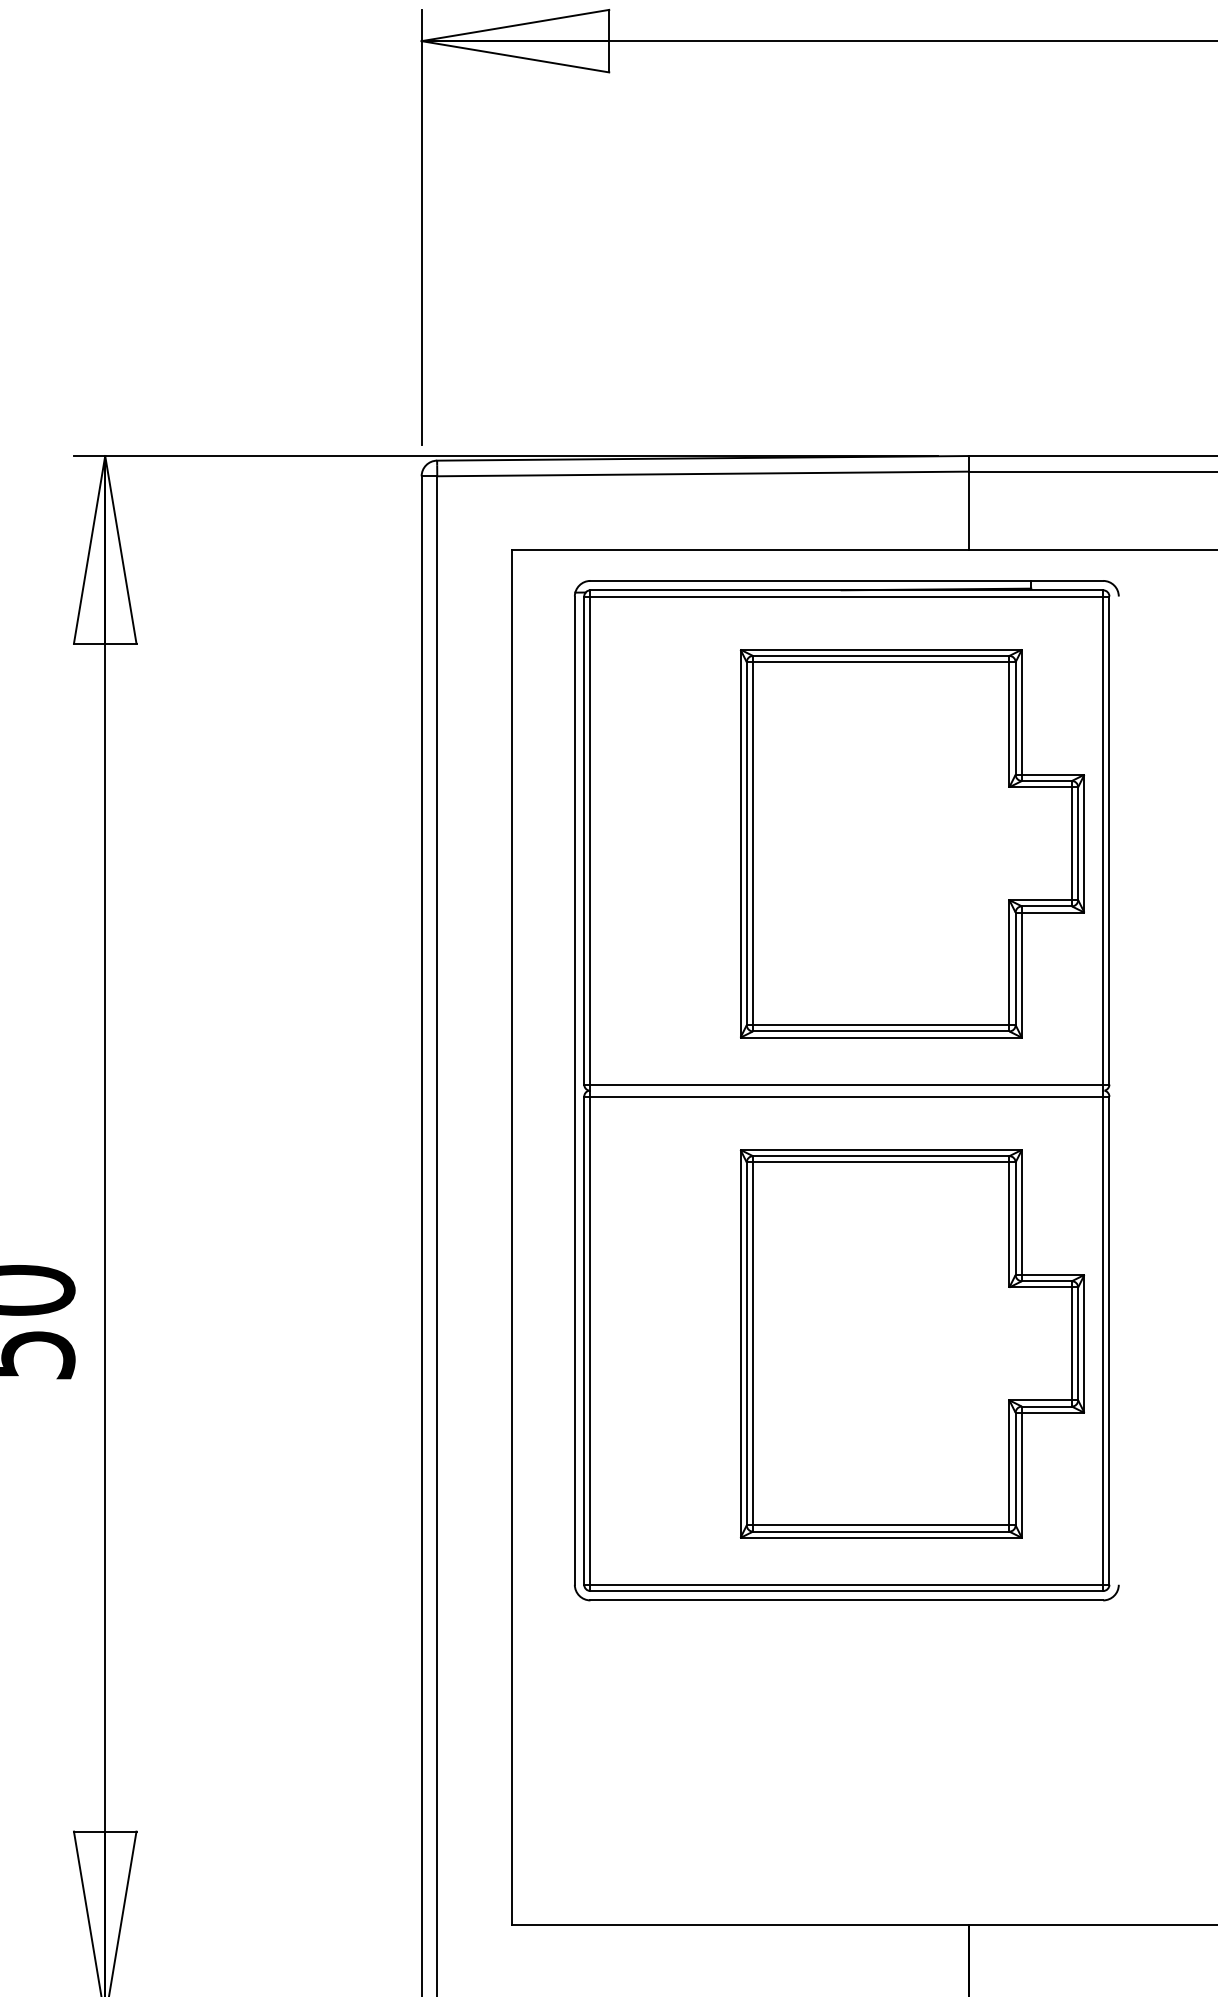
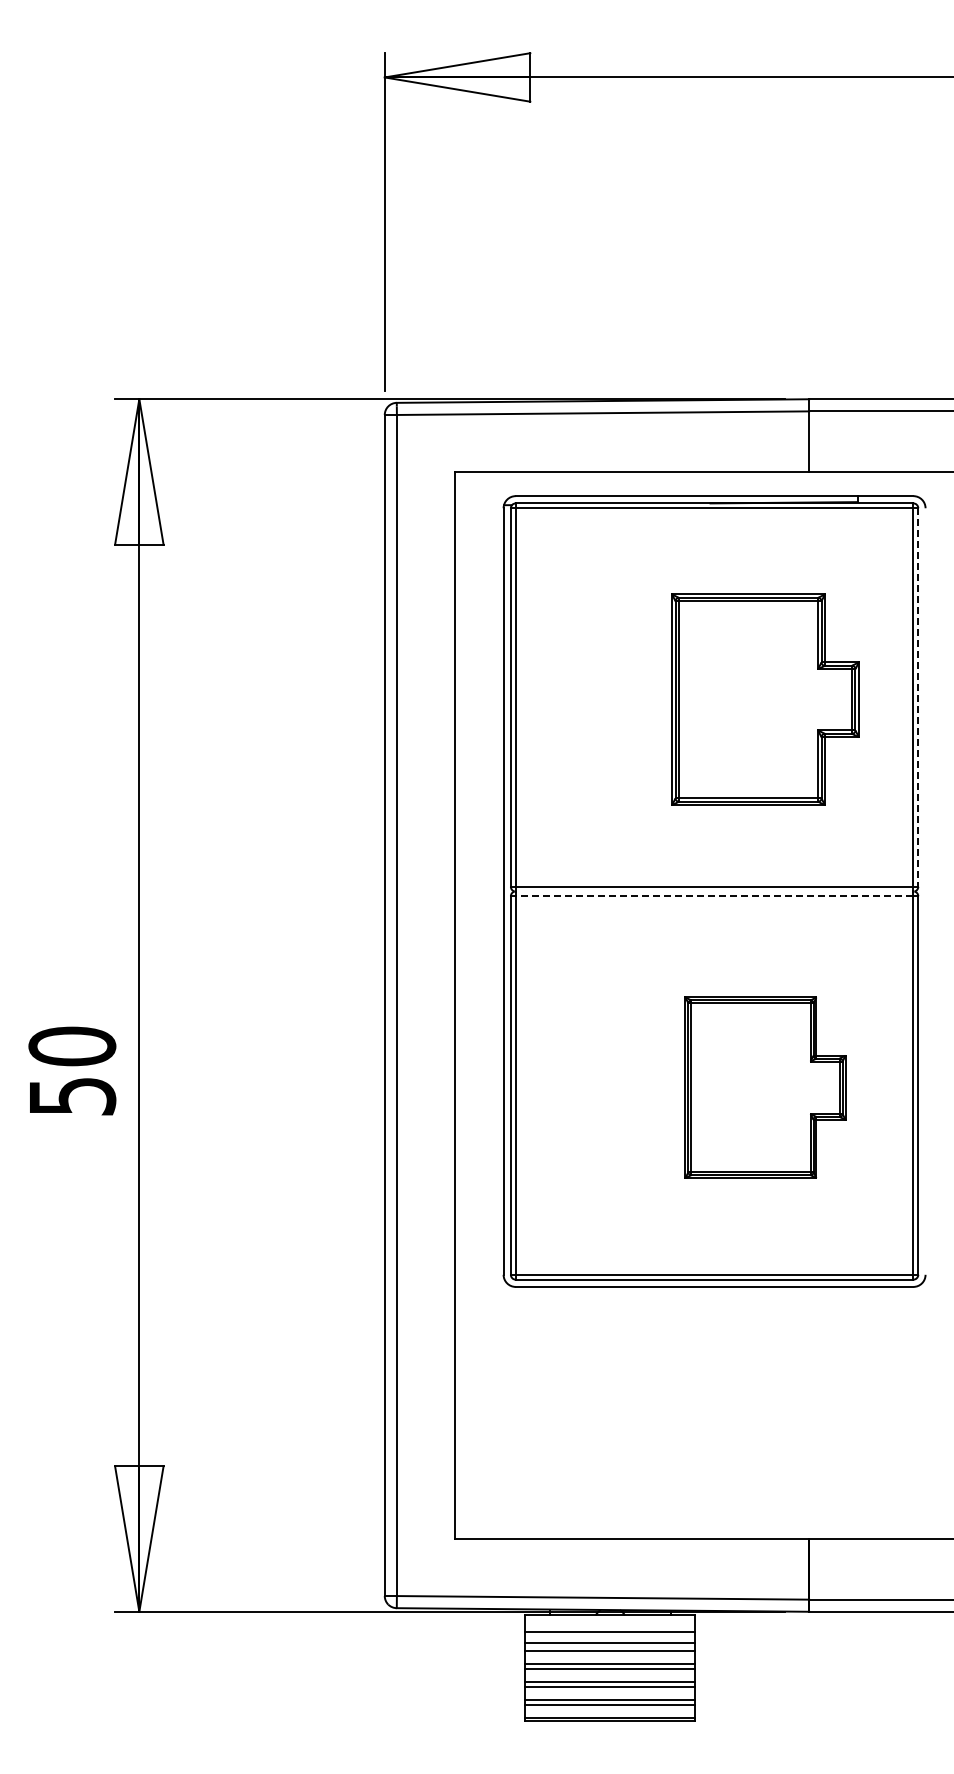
line: (1109, 841) -> (918, 698), solid -> dashed
part: (912, 843) -> (765, 699), size x0.7
line: (846, 1097) -> (714, 896), solid -> dashed
part: (912, 1343) -> (765, 1087), size x0.6

